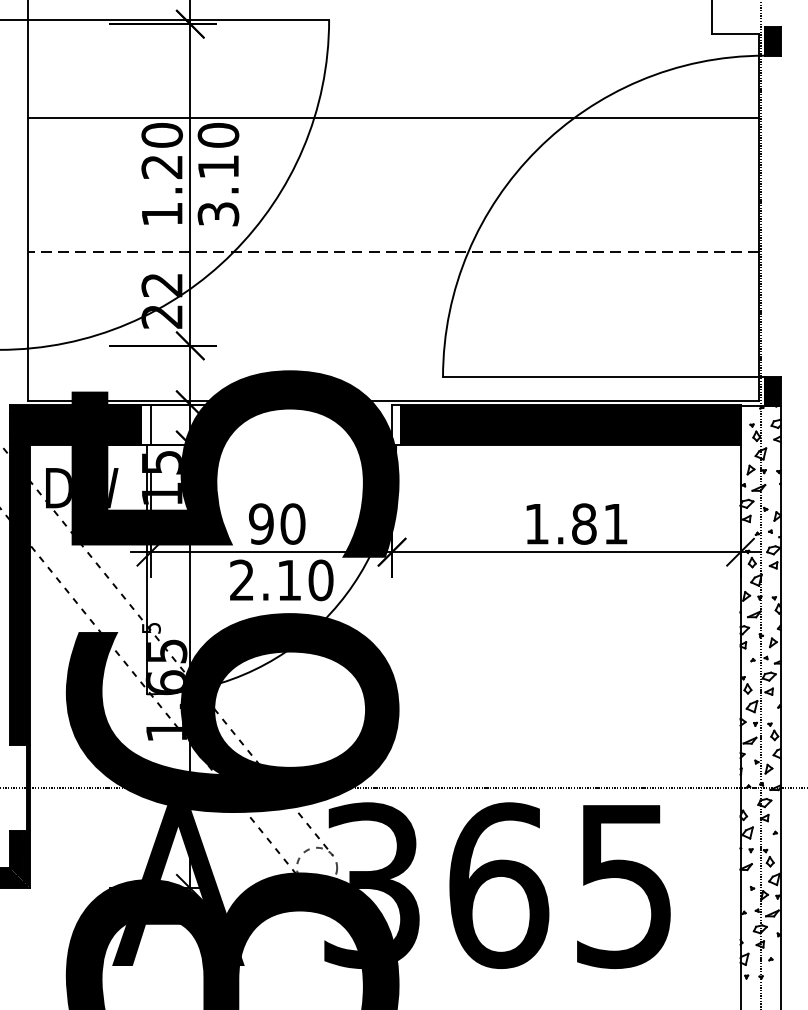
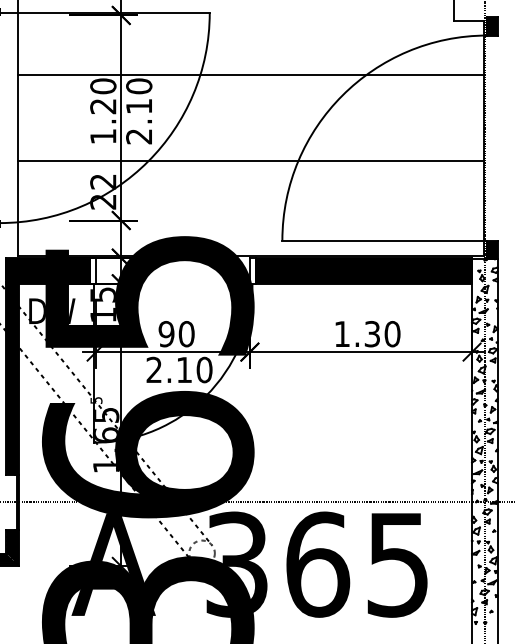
text: (218, 214) -> (139, 136), 3.10 -> 2.10
line: (393, 251) -> (250, 160), dashed -> solid
text: (600, 524) -> (382, 334), 1.81 -> 1.30

